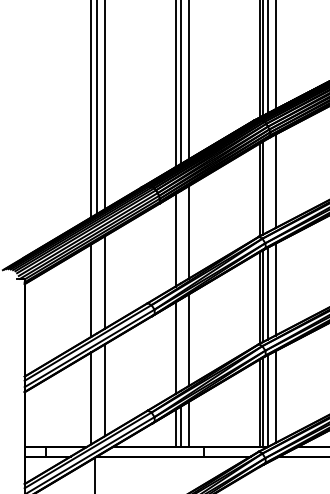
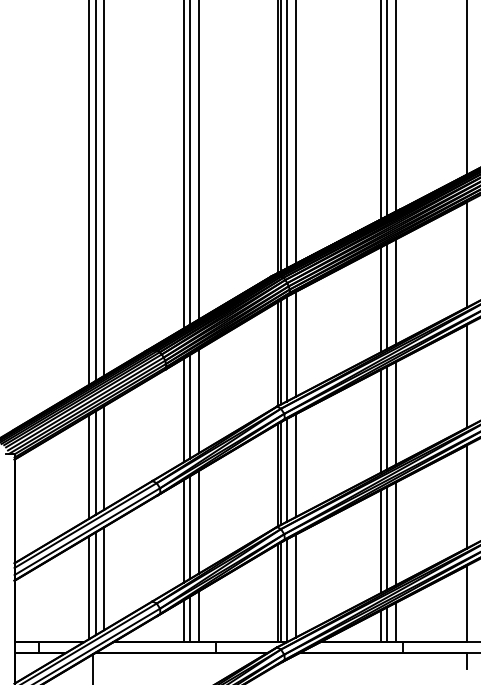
line: (267, 184) -> (286, 348), added
line: (180, 236) -> (189, 406), added
line: (96, 286) -> (95, 462), added
line: (180, 344) -> (189, 527), added
line: (96, 394) -> (95, 583), added

